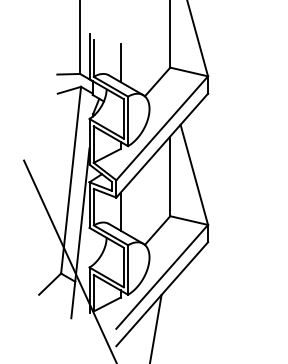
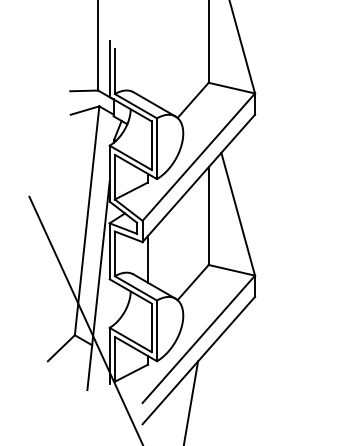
line: (120, 63) -> (147, 77), removed

